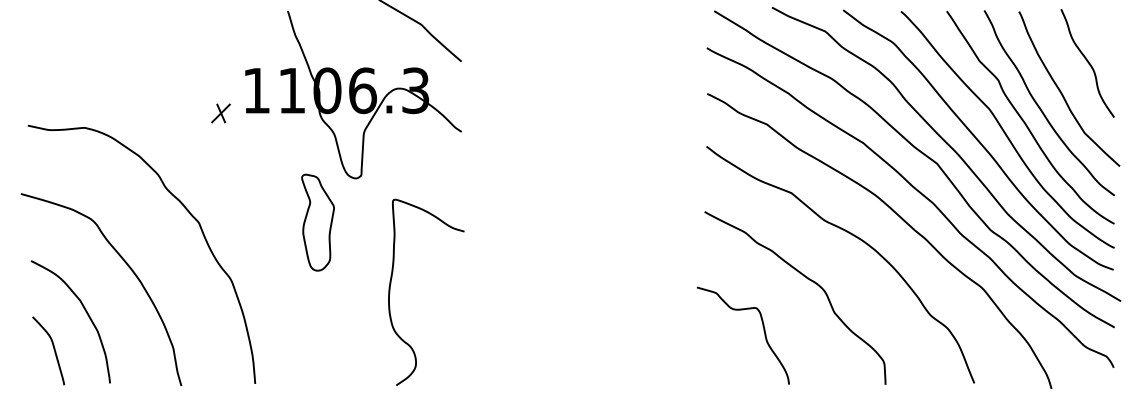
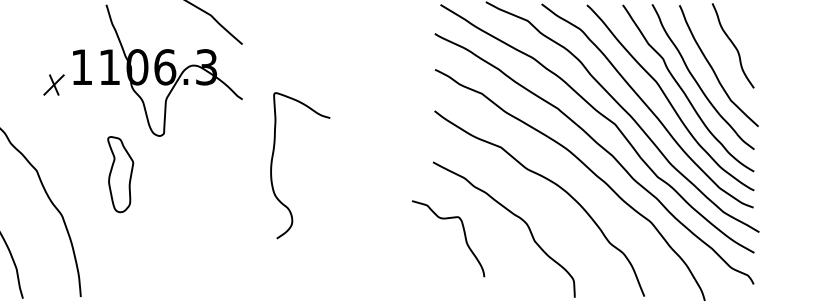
part: (220, 113) -> (53, 85), size x1.4
part: (317, 222) -> (120, 174), moved
curve: (391, 284) -> (273, 159), moved
curve: (763, 331) -> (464, 235), moved

